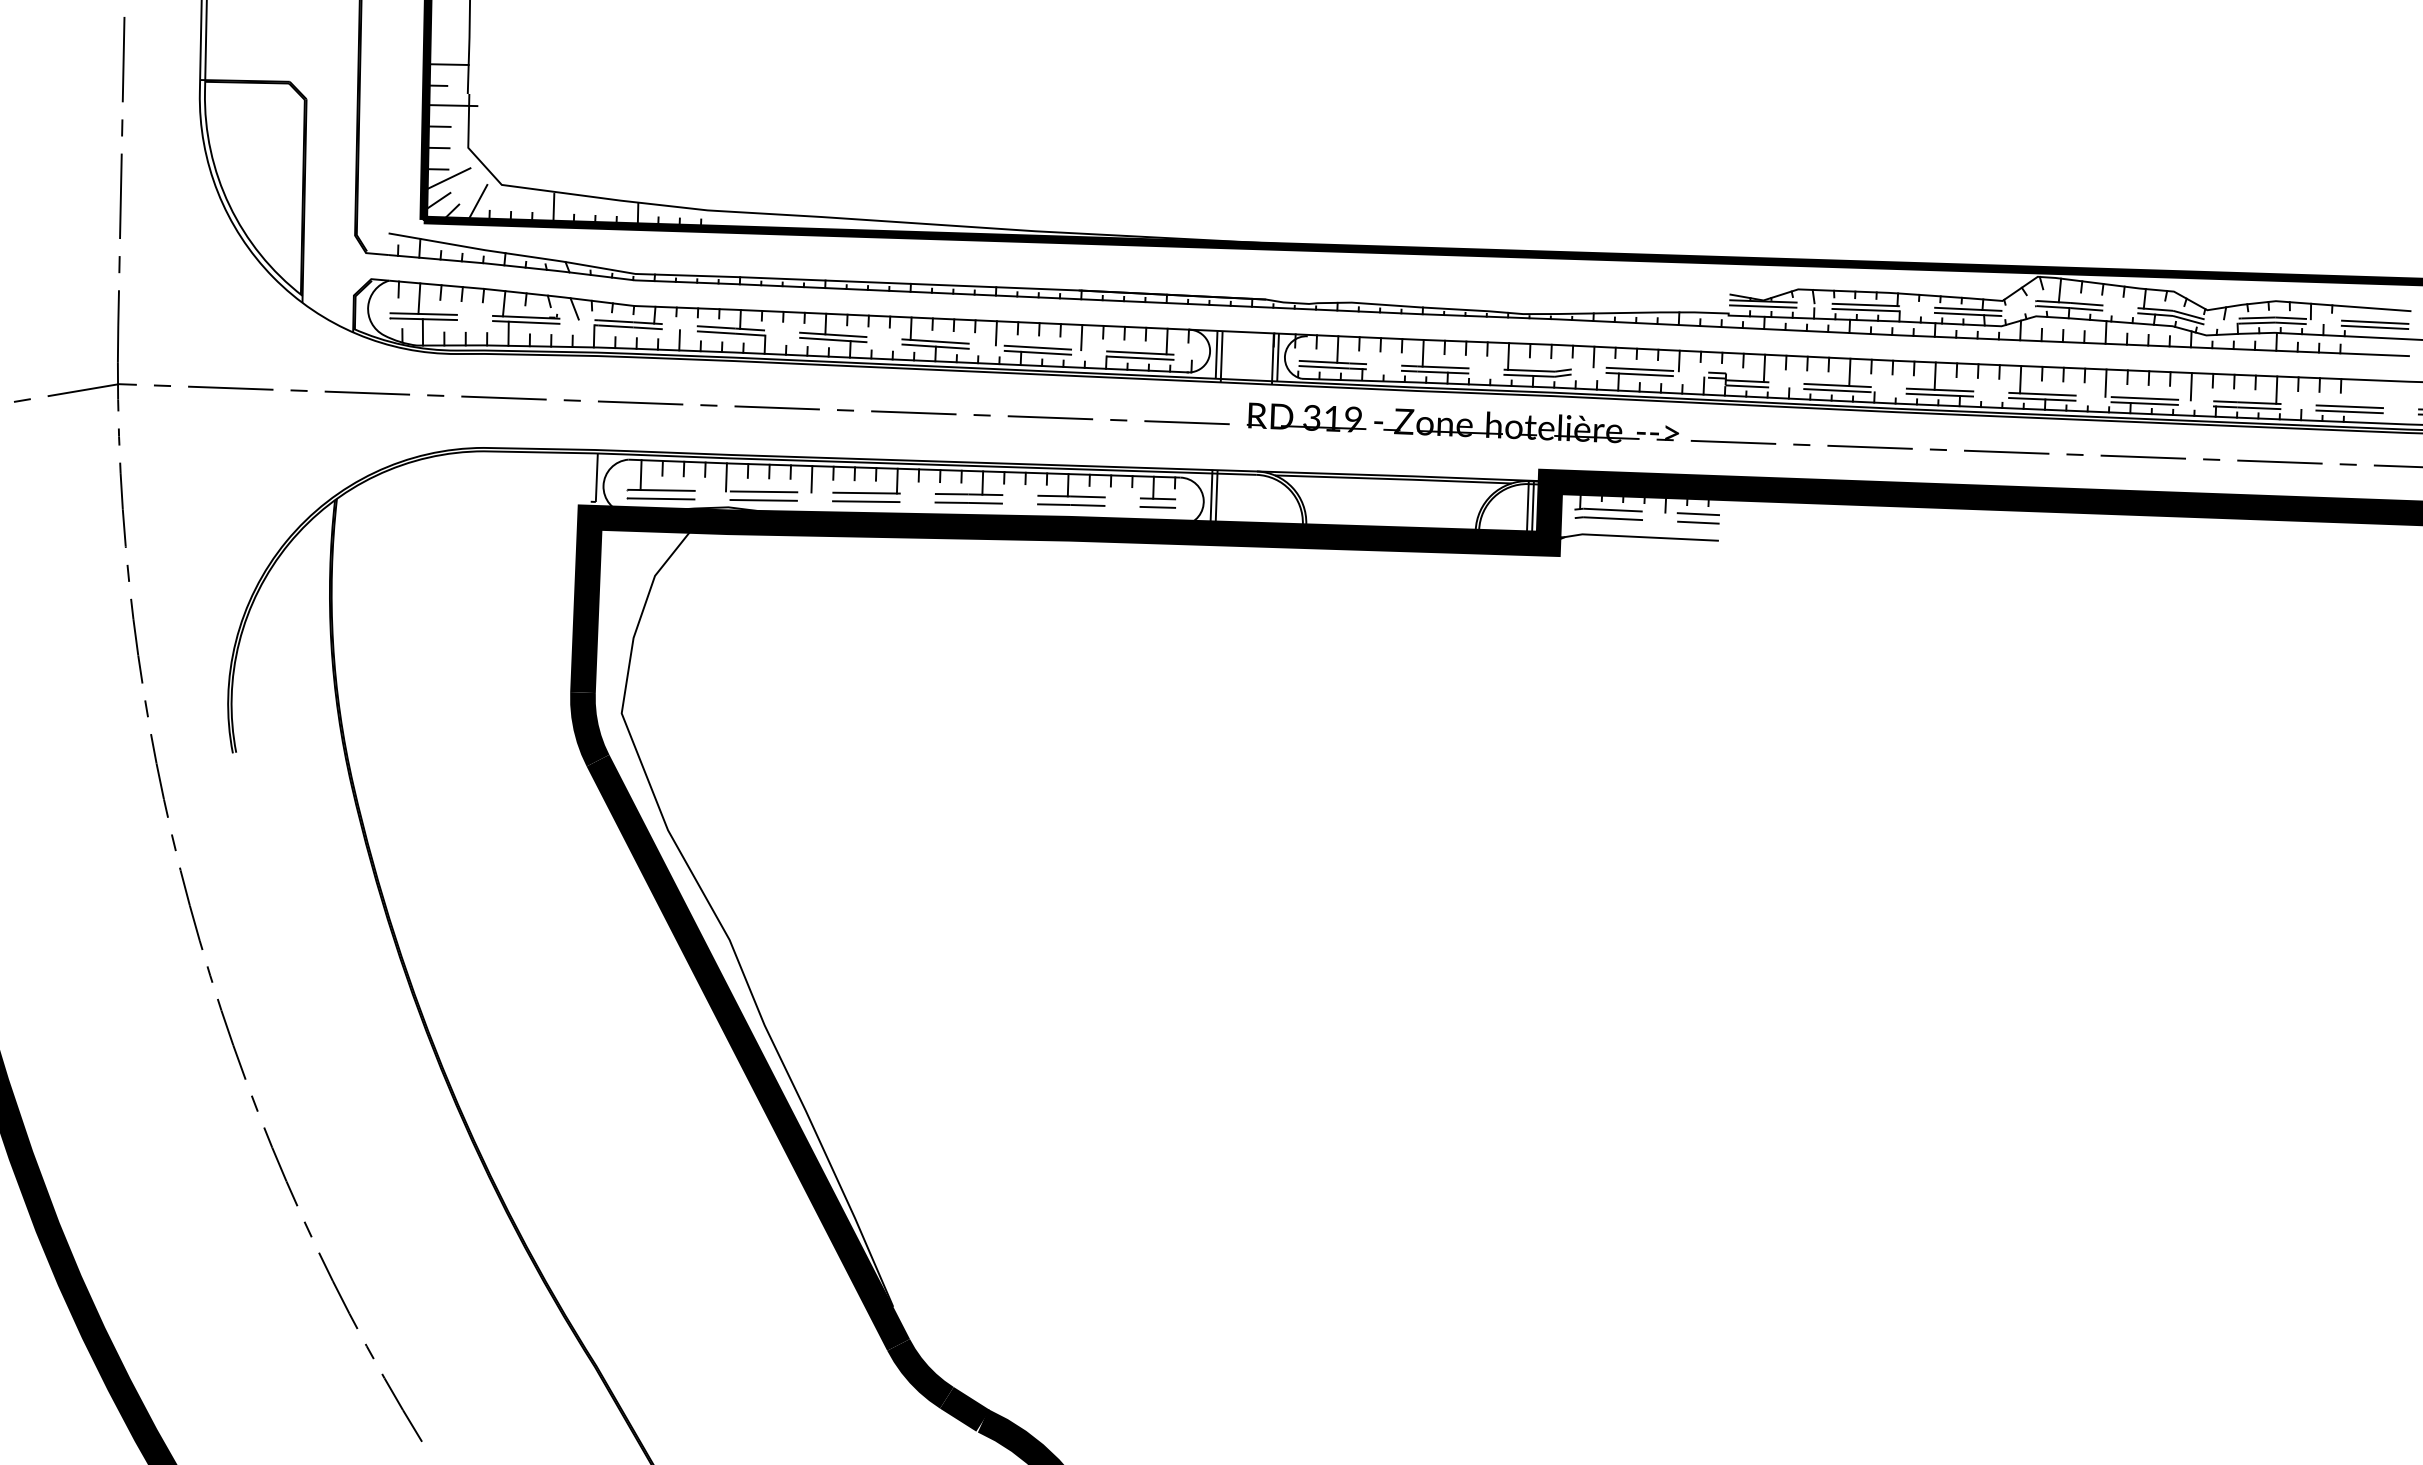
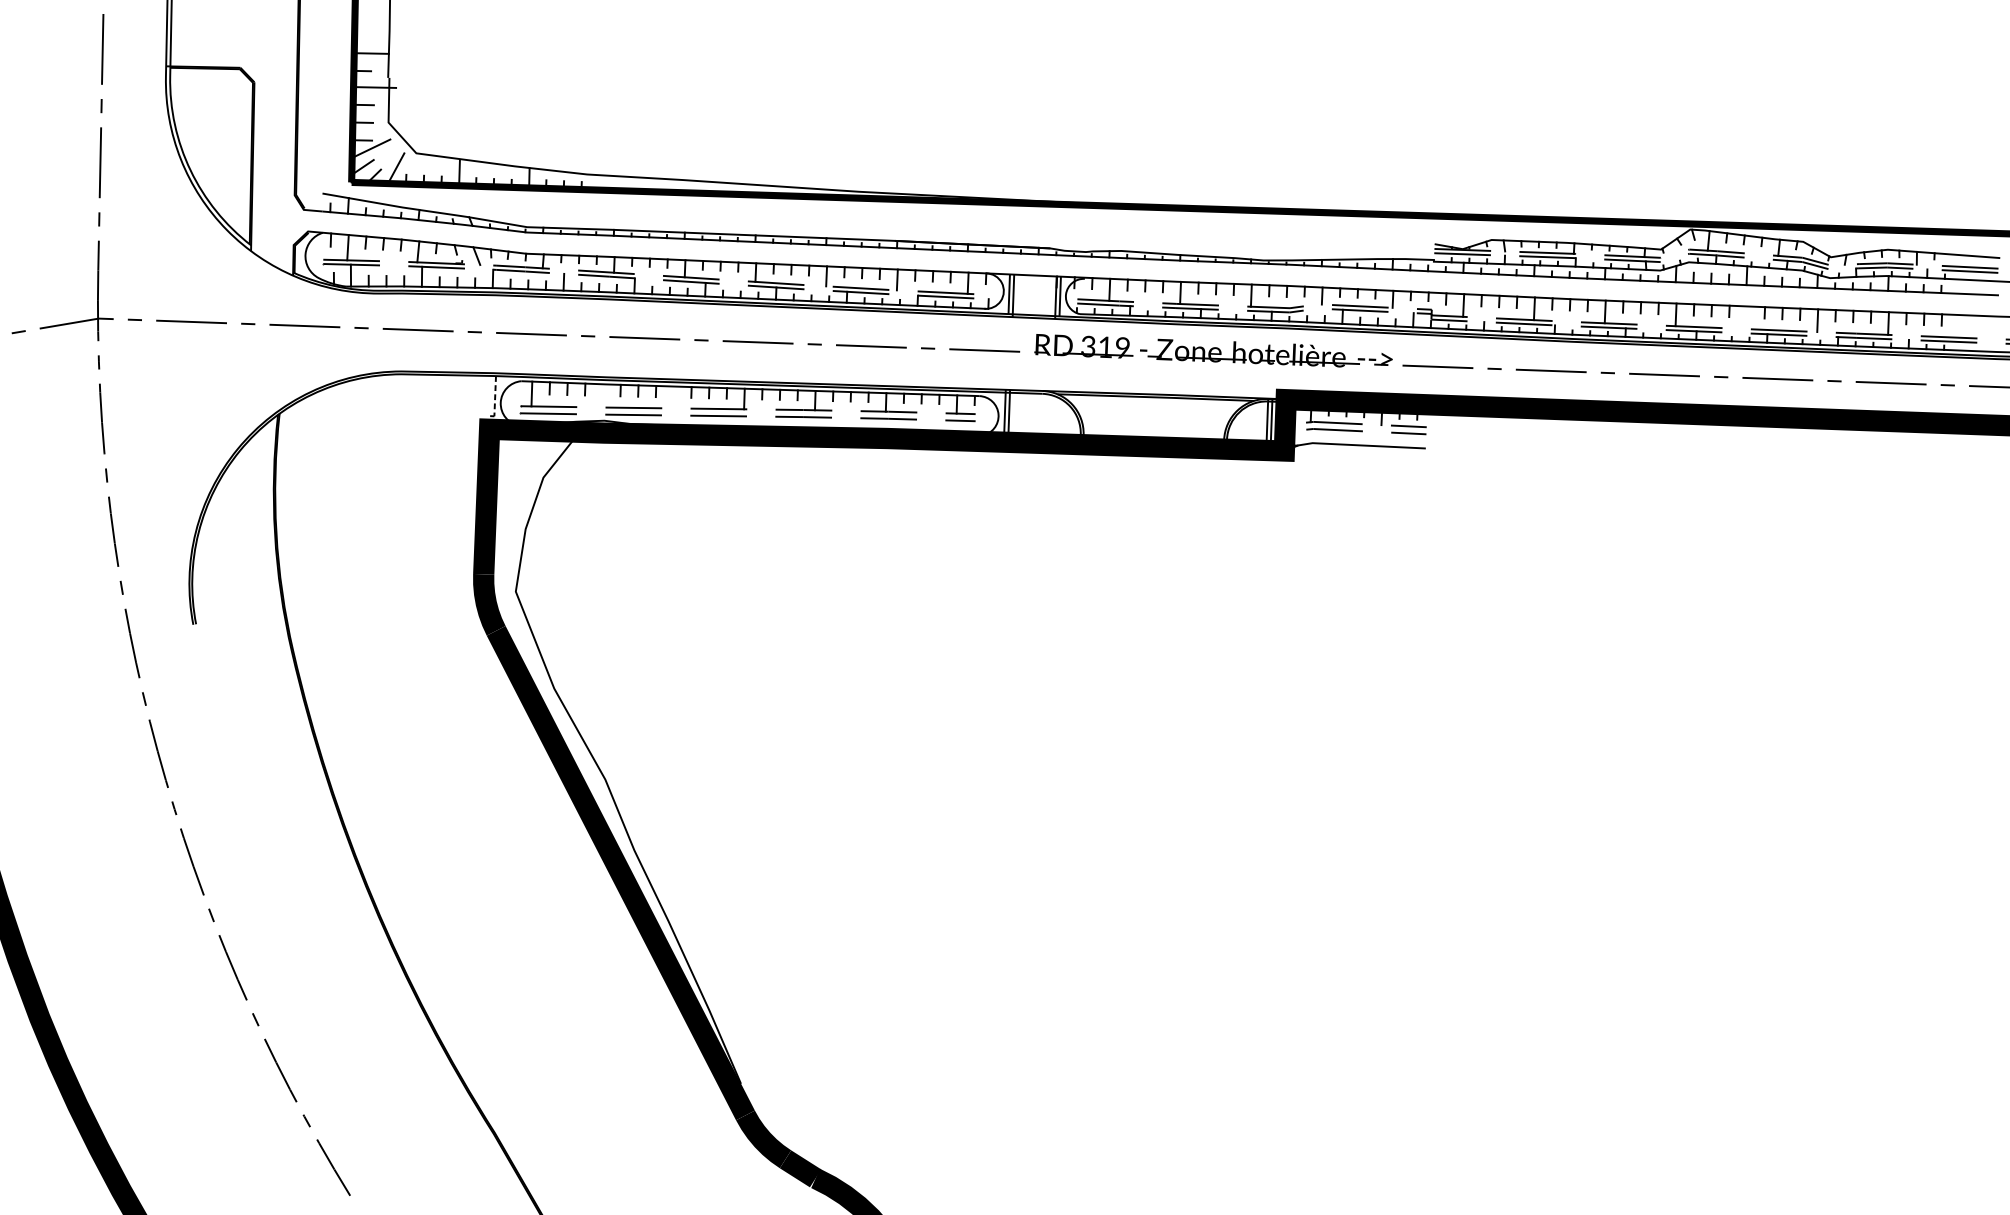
line: (2105, 382) -> (1746, 317), removed
line: (726, 477) -> (602, 396), removed
line: (596, 478) -> (494, 396), solid -> dashed
line: (811, 479) -> (673, 397), removed

